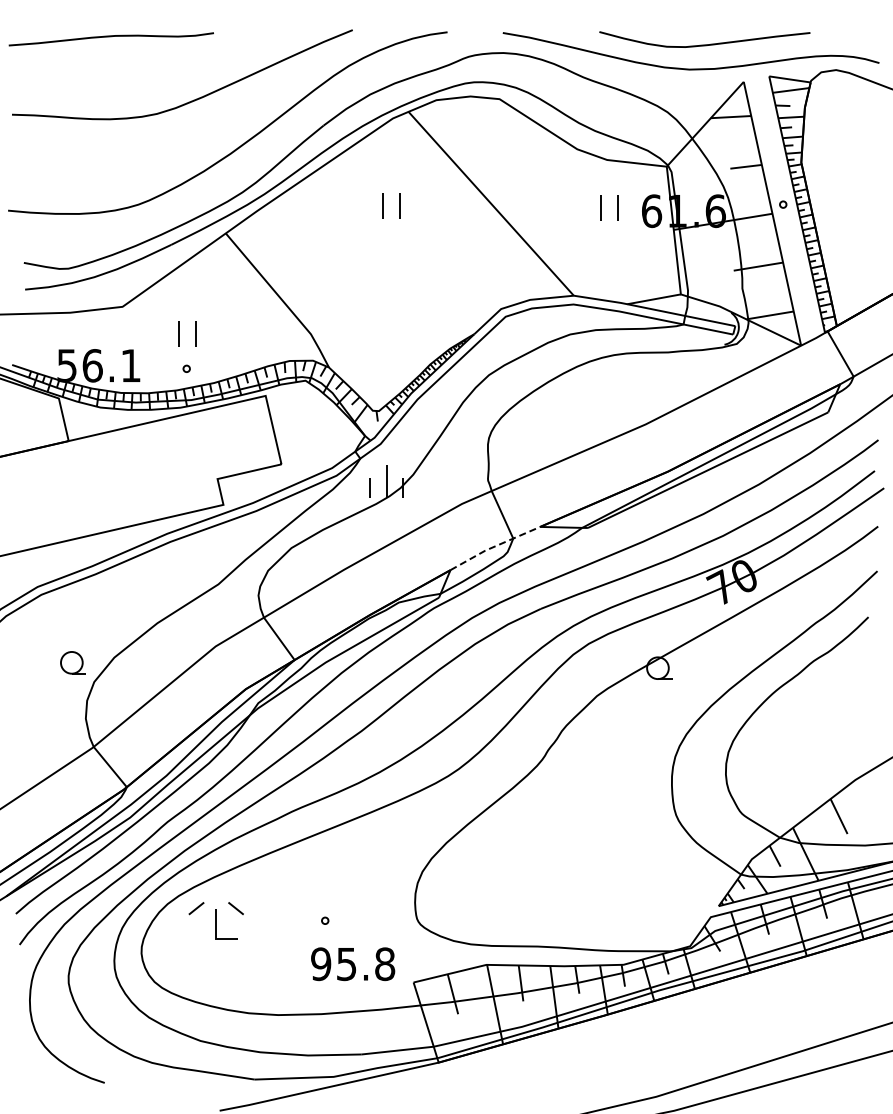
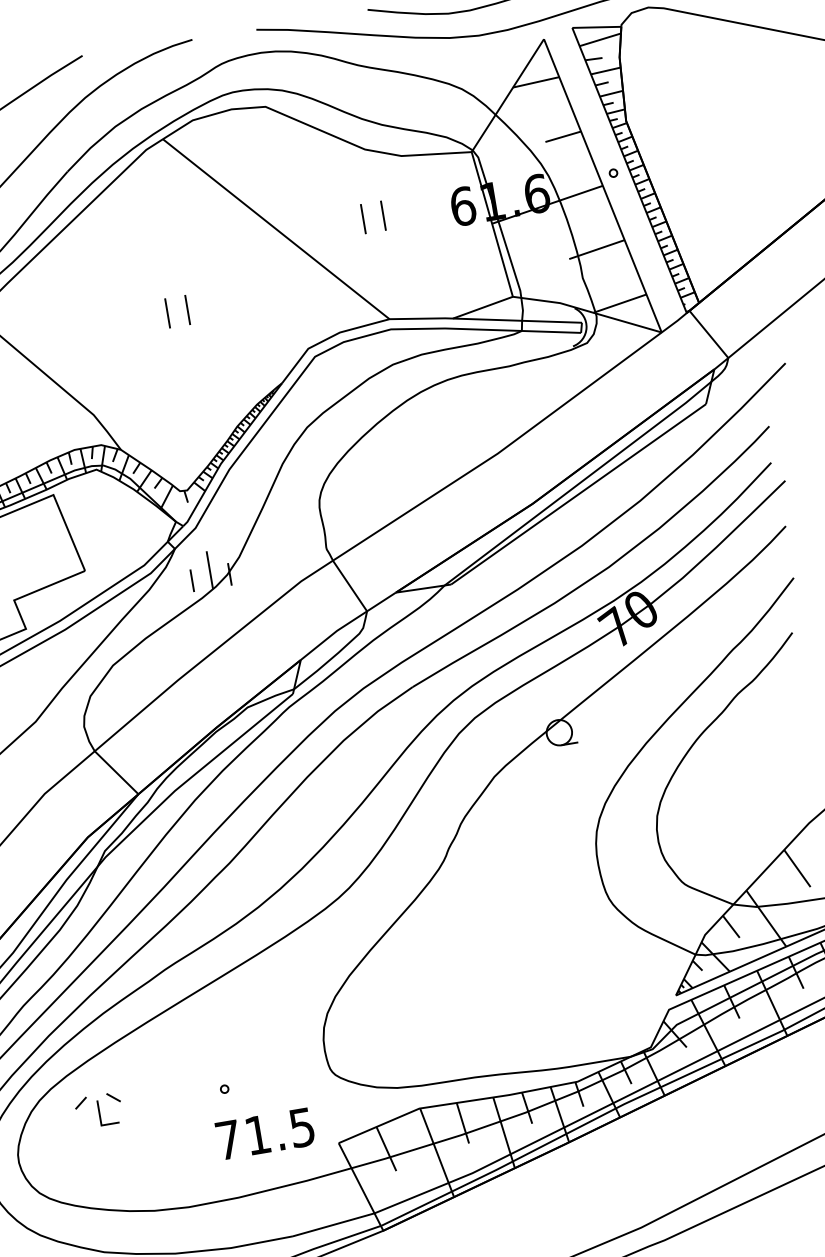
part: (383, 205) -> (168, 312), moved
part: (601, 207) -> (363, 218), moved
line: (495, 546) -> (348, 623), dashed -> solid
part: (216, 920) -> (99, 1110), size x0.71
text: (353, 964) -> (265, 1134), 95.8 -> 71.5

